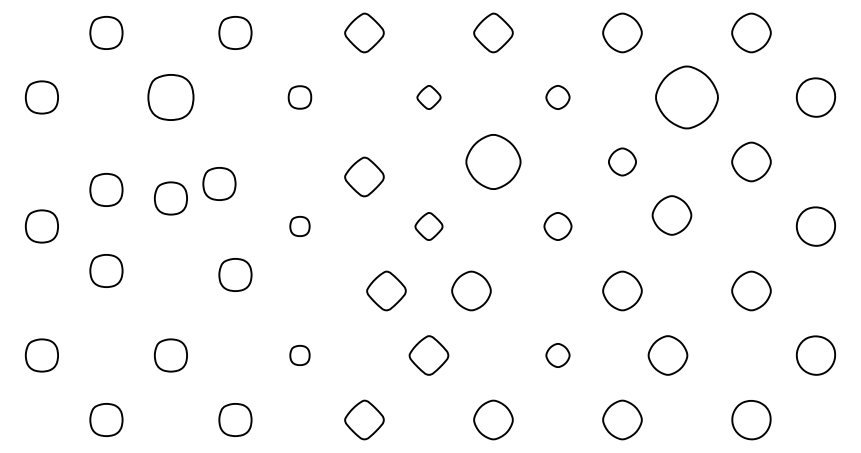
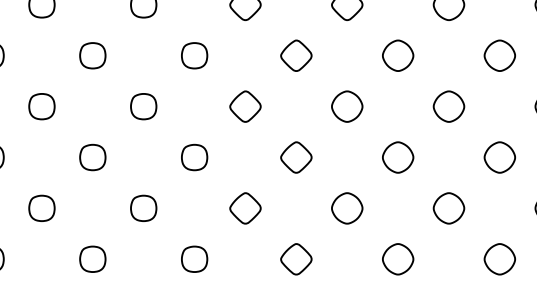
part: (170, 97) -> (92, 55), size x0.71
part: (299, 97) -> (194, 55), size x1.43
part: (428, 97) -> (295, 55), size x1.67
part: (557, 97) -> (397, 55), size x1.67
part: (686, 97) -> (499, 55), size x0.62
part: (493, 161) -> (347, 106), size x0.71
part: (622, 161) -> (449, 106), size x1.43
part: (364, 176) -> (245, 106), moved
part: (219, 183) -> (143, 106), moved
part: (106, 189) -> (41, 106), moved
part: (170, 198) -> (92, 157), moved
part: (671, 215) -> (499, 157), moved
part: (299, 226) -> (194, 157), size x1.67
part: (428, 226) -> (295, 157), size x1.43
part: (557, 226) -> (397, 157), size x1.43
part: (106, 270) -> (41, 208), moved
part: (235, 274) -> (143, 208), moved
part: (386, 290) -> (245, 208), moved
part: (471, 290) -> (347, 208), moved
part: (299, 355) -> (194, 259), size x1.67
part: (557, 355) -> (397, 259), size x1.67
part: (667, 355) -> (499, 259), moved

